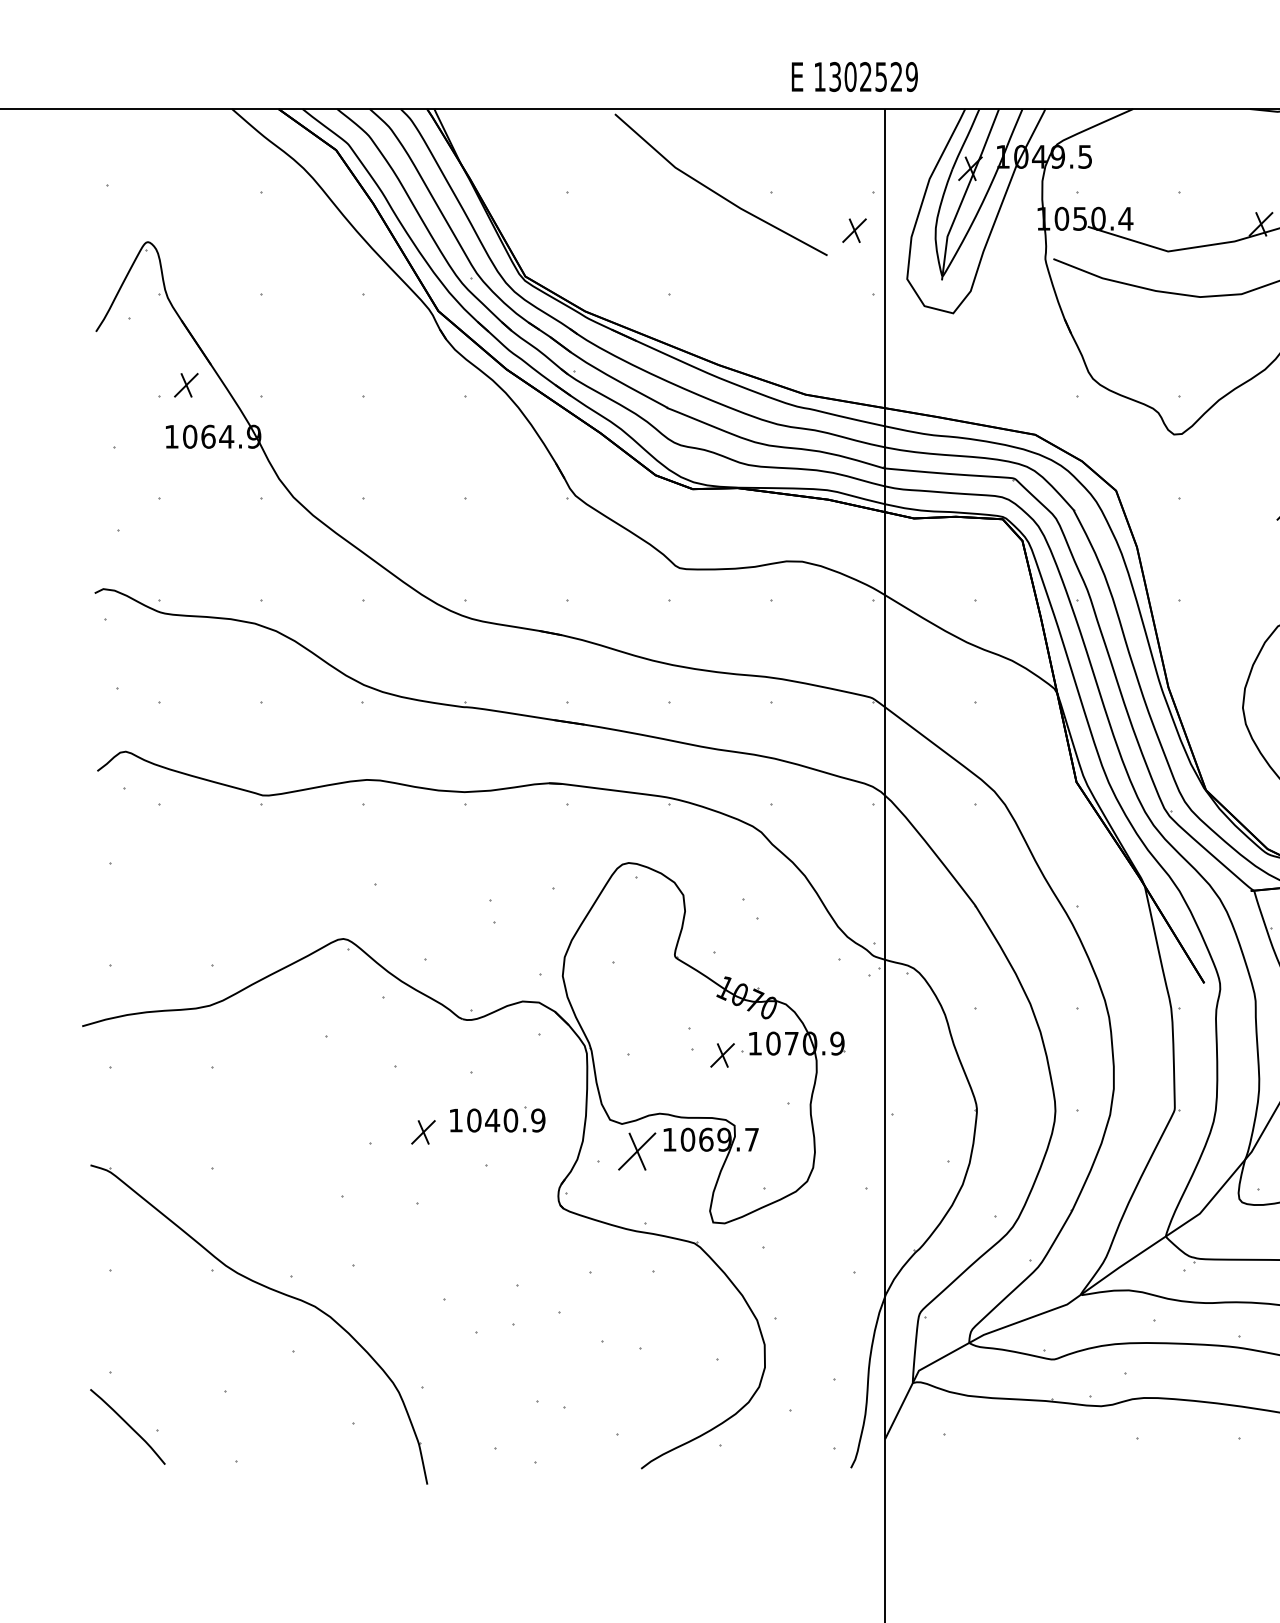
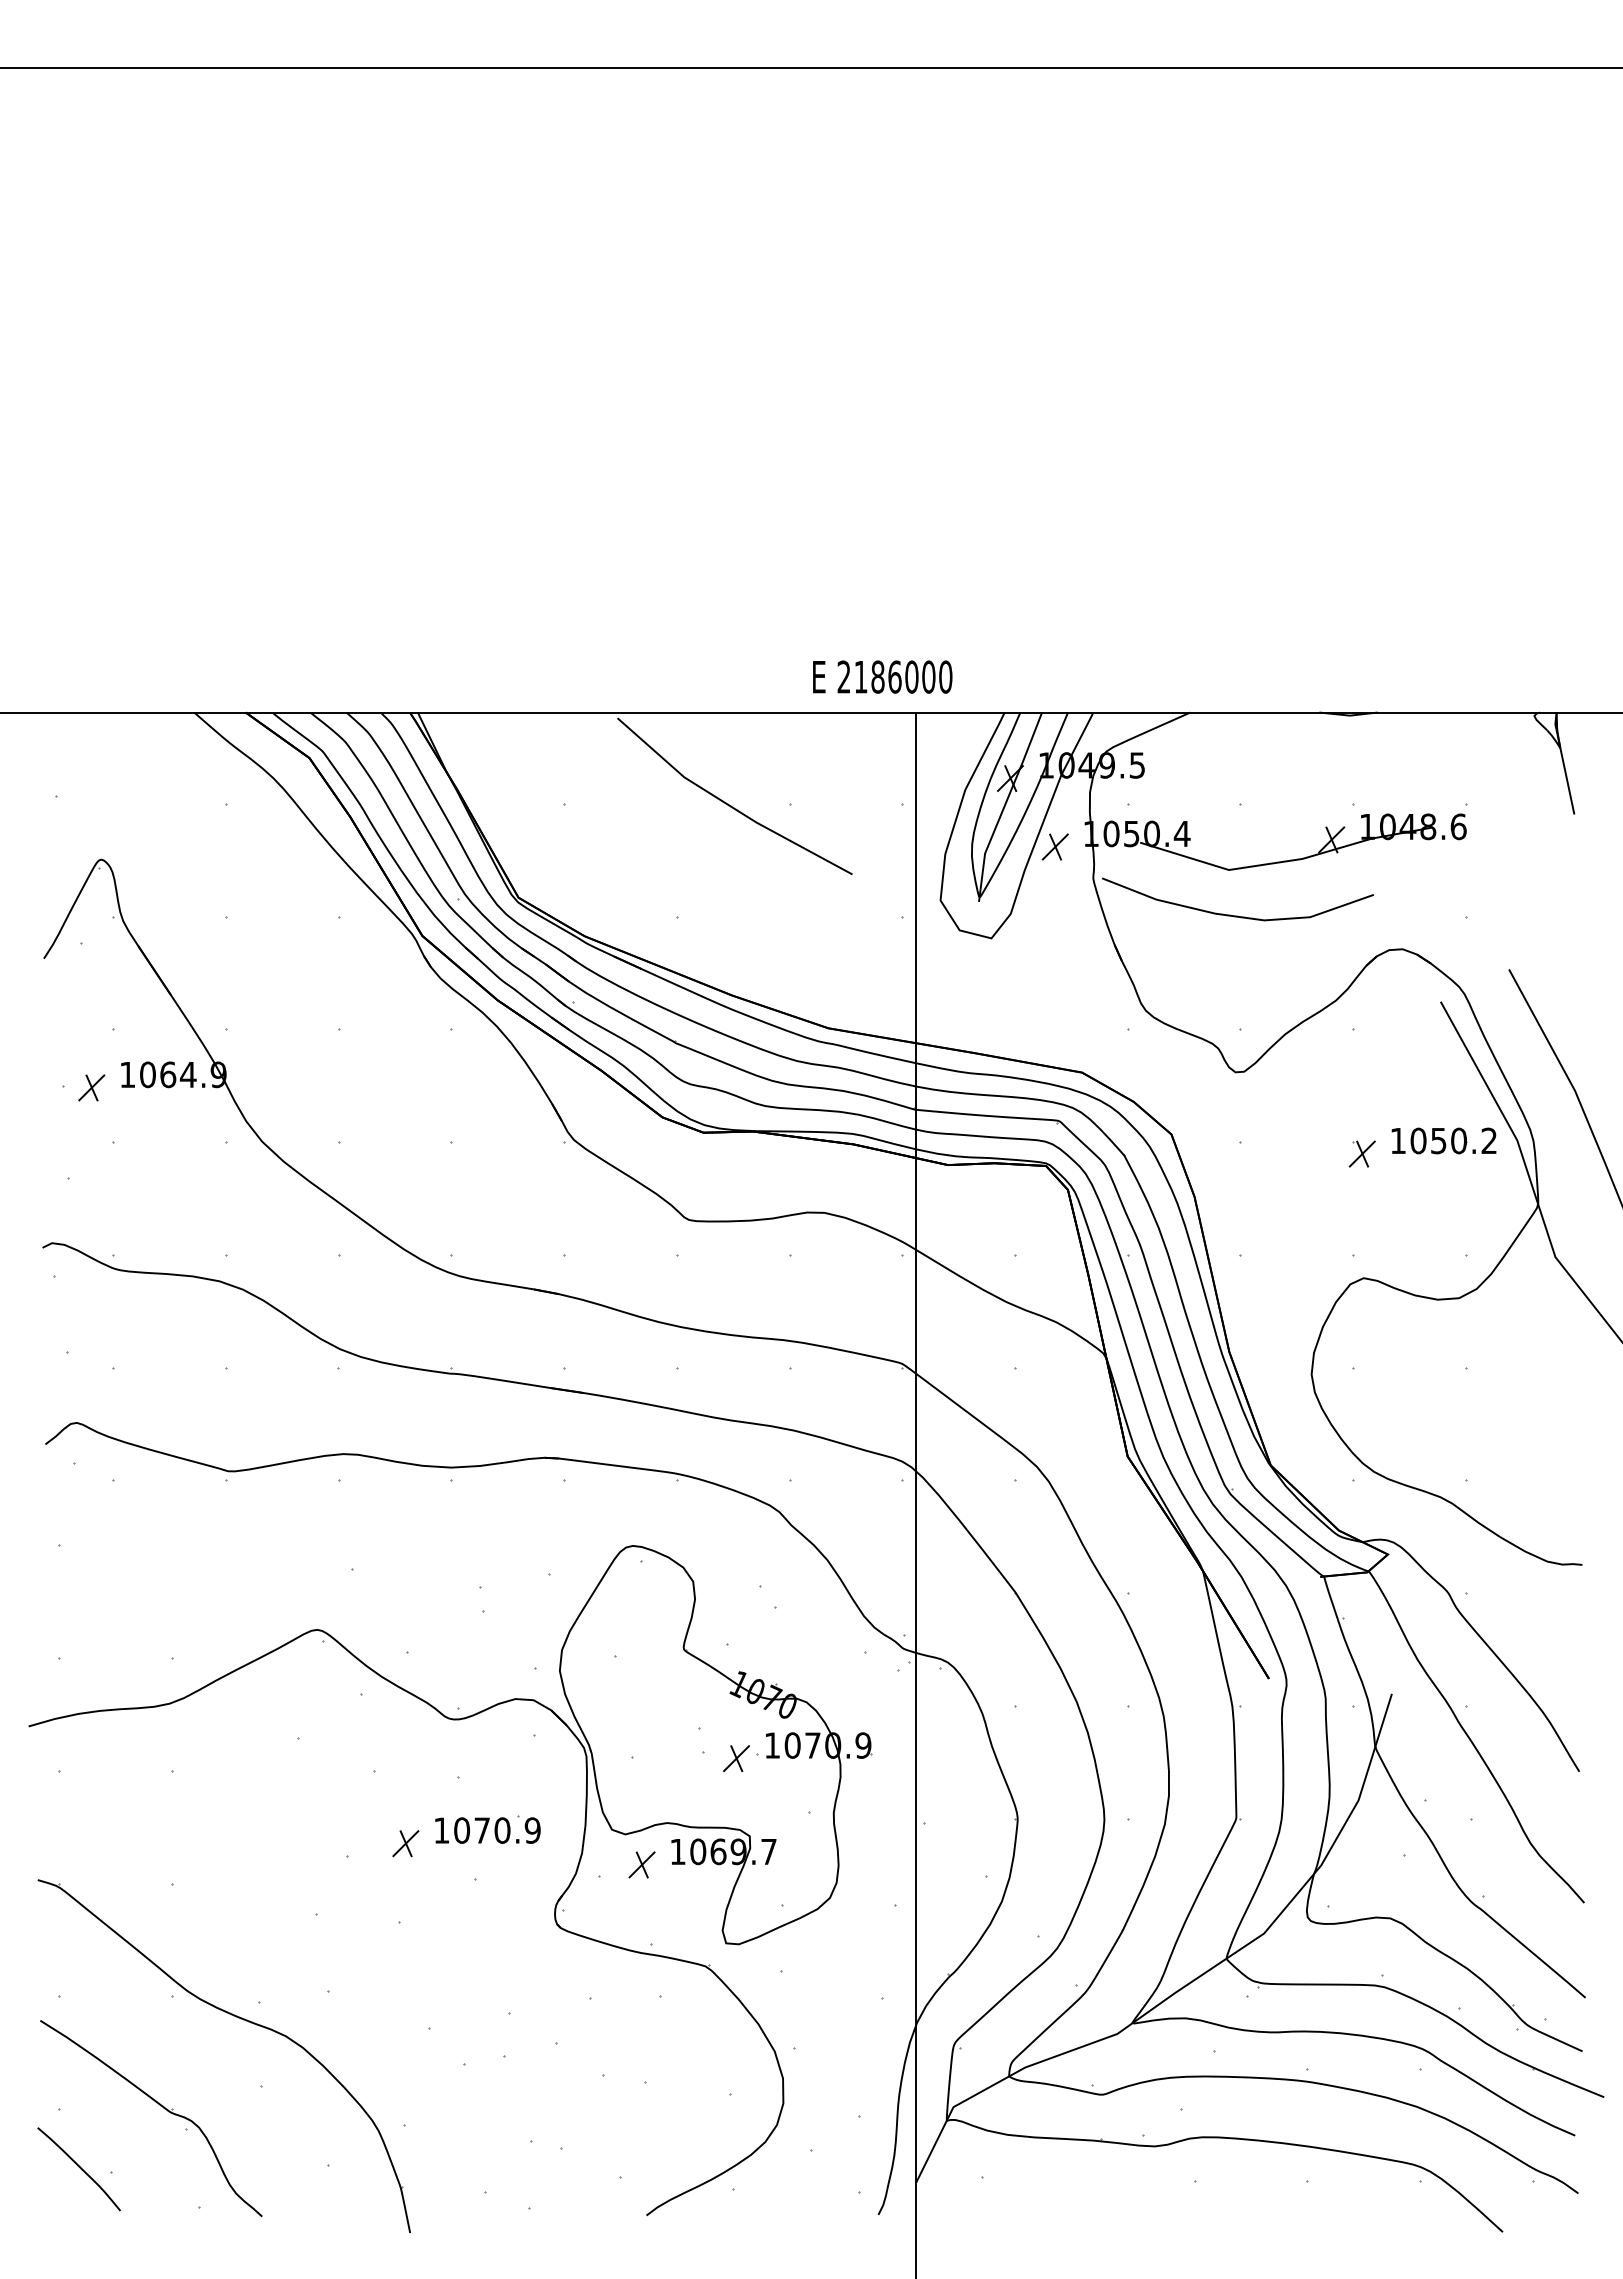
text: (865, 76) -> (894, 676), 1302529 -> 2186000
part: (853, 230) -> (1054, 846), moved
part: (186, 384) -> (91, 1087), moved
text: (491, 1120) -> (481, 1830), 1040.9 -> 1070.9
part: (636, 1151) -> (641, 1864), size x0.62
part: (201, 1370) -> (160, 2106), added

